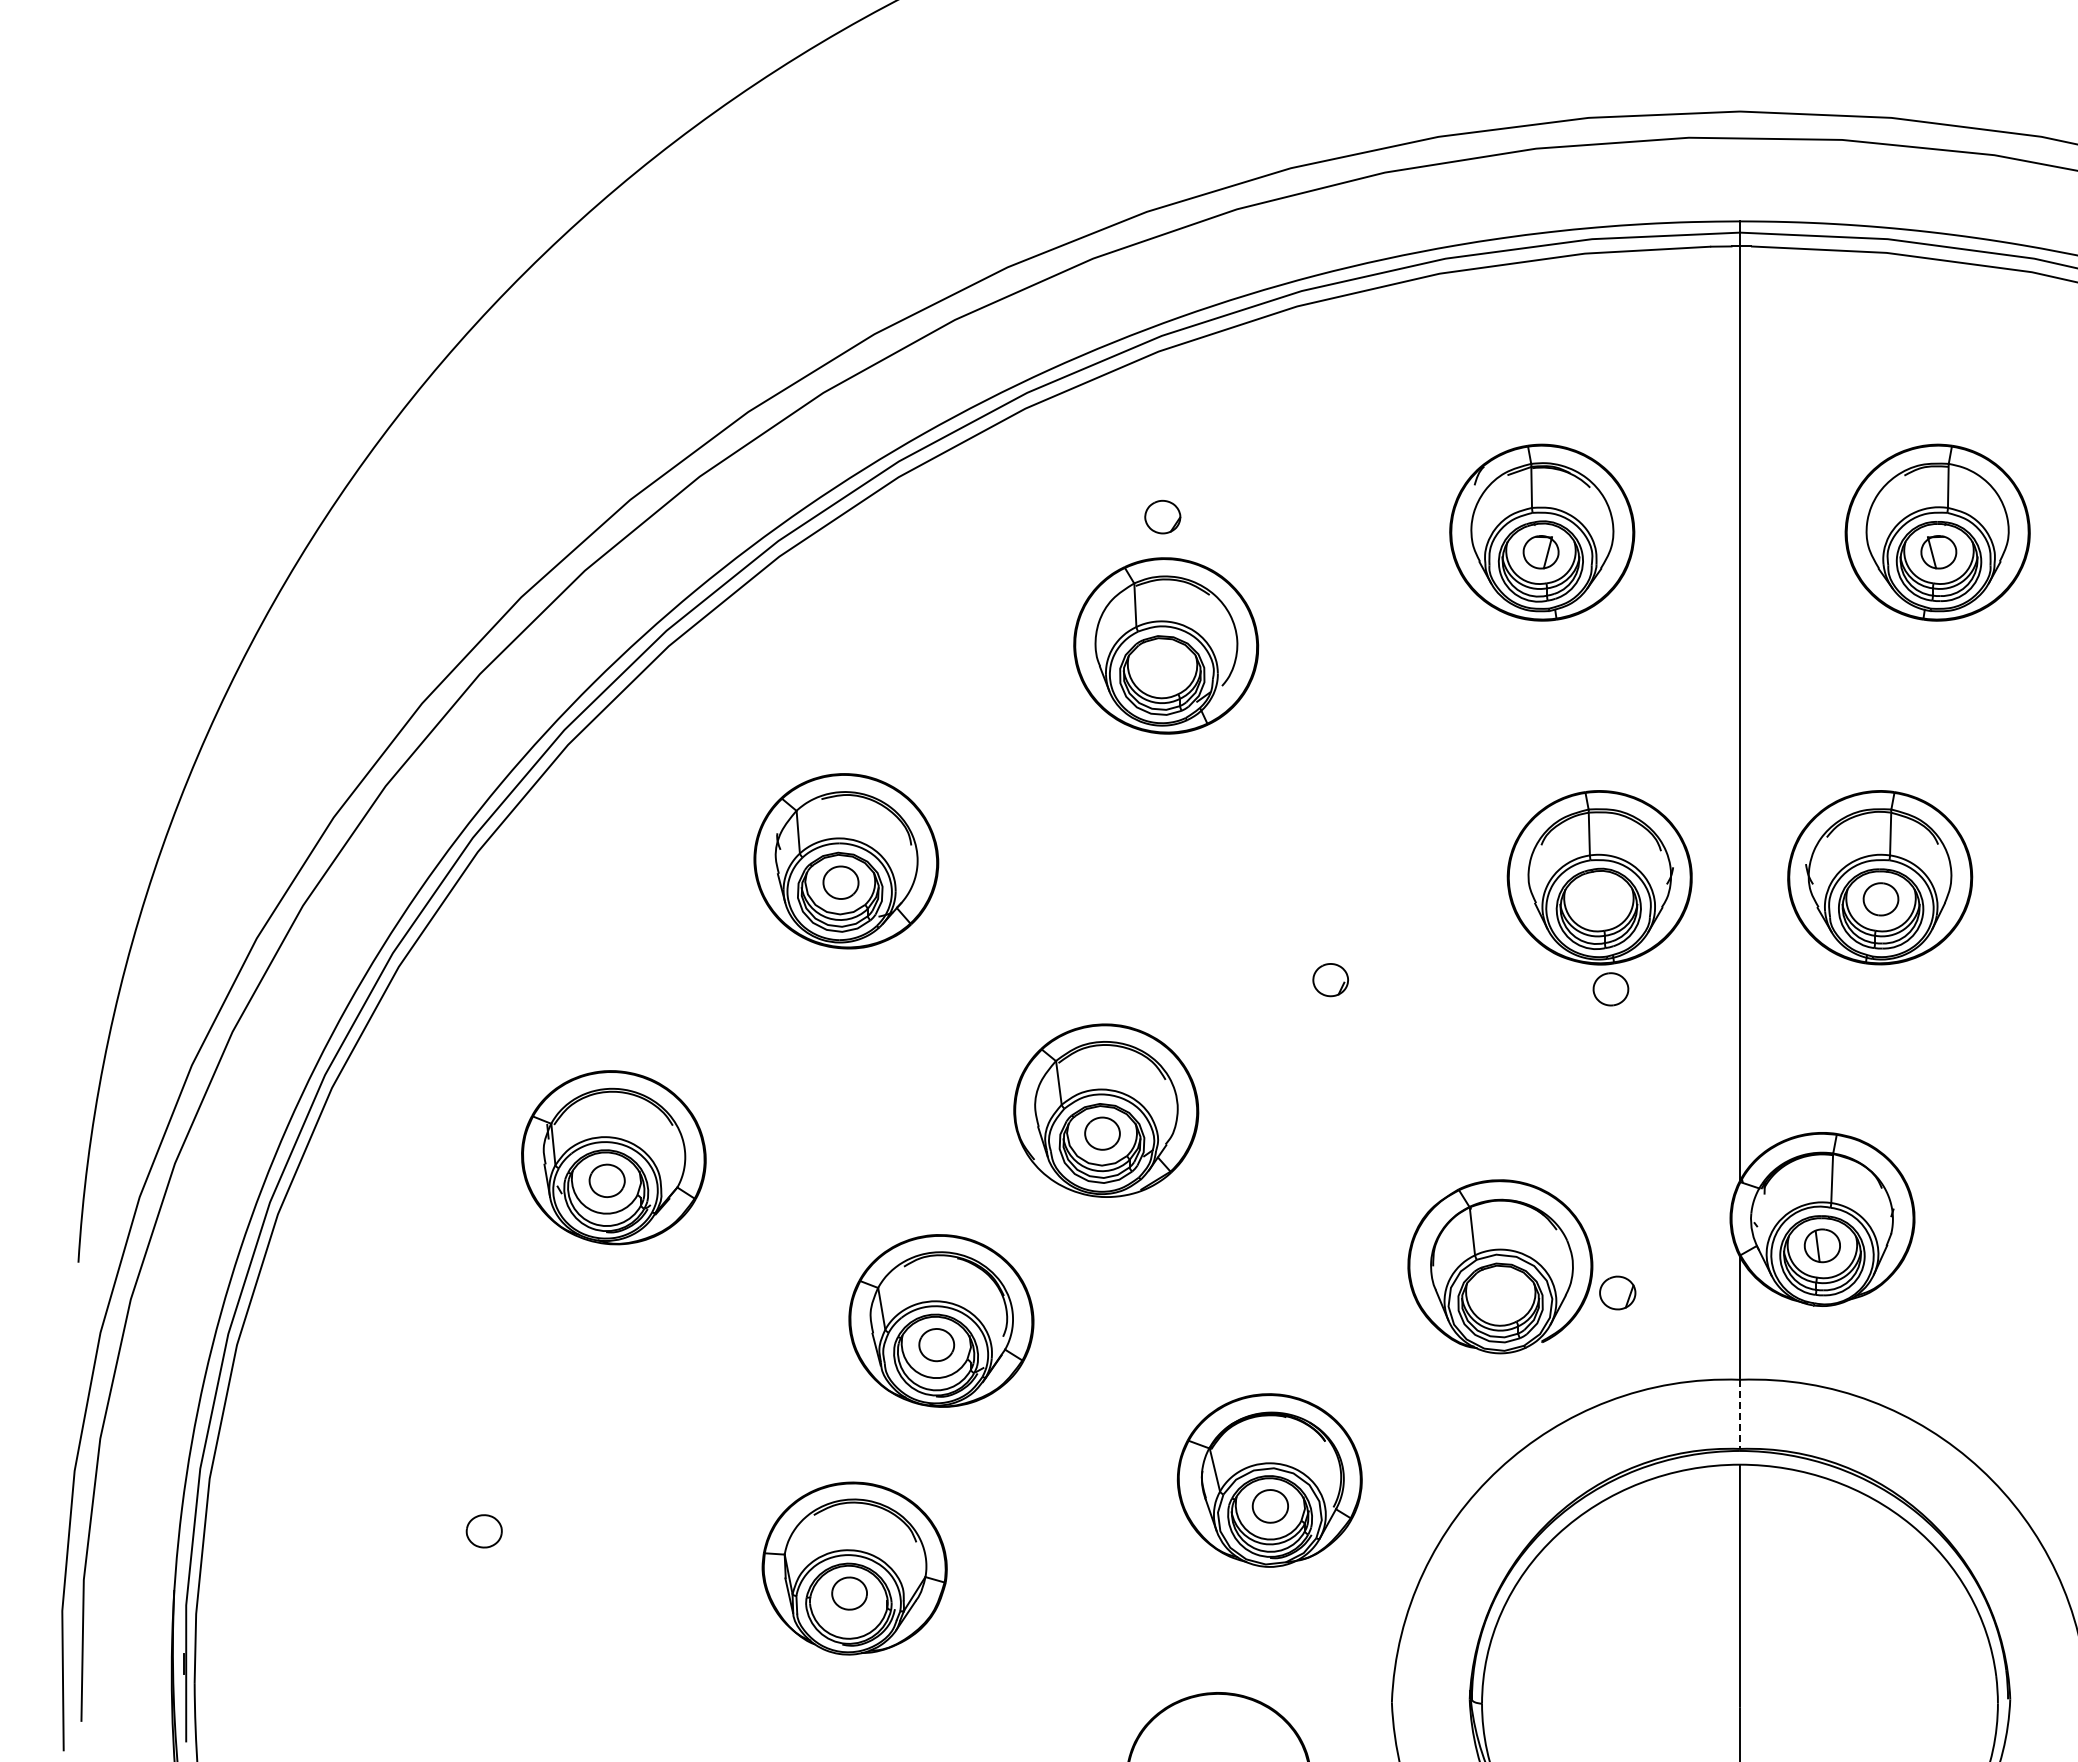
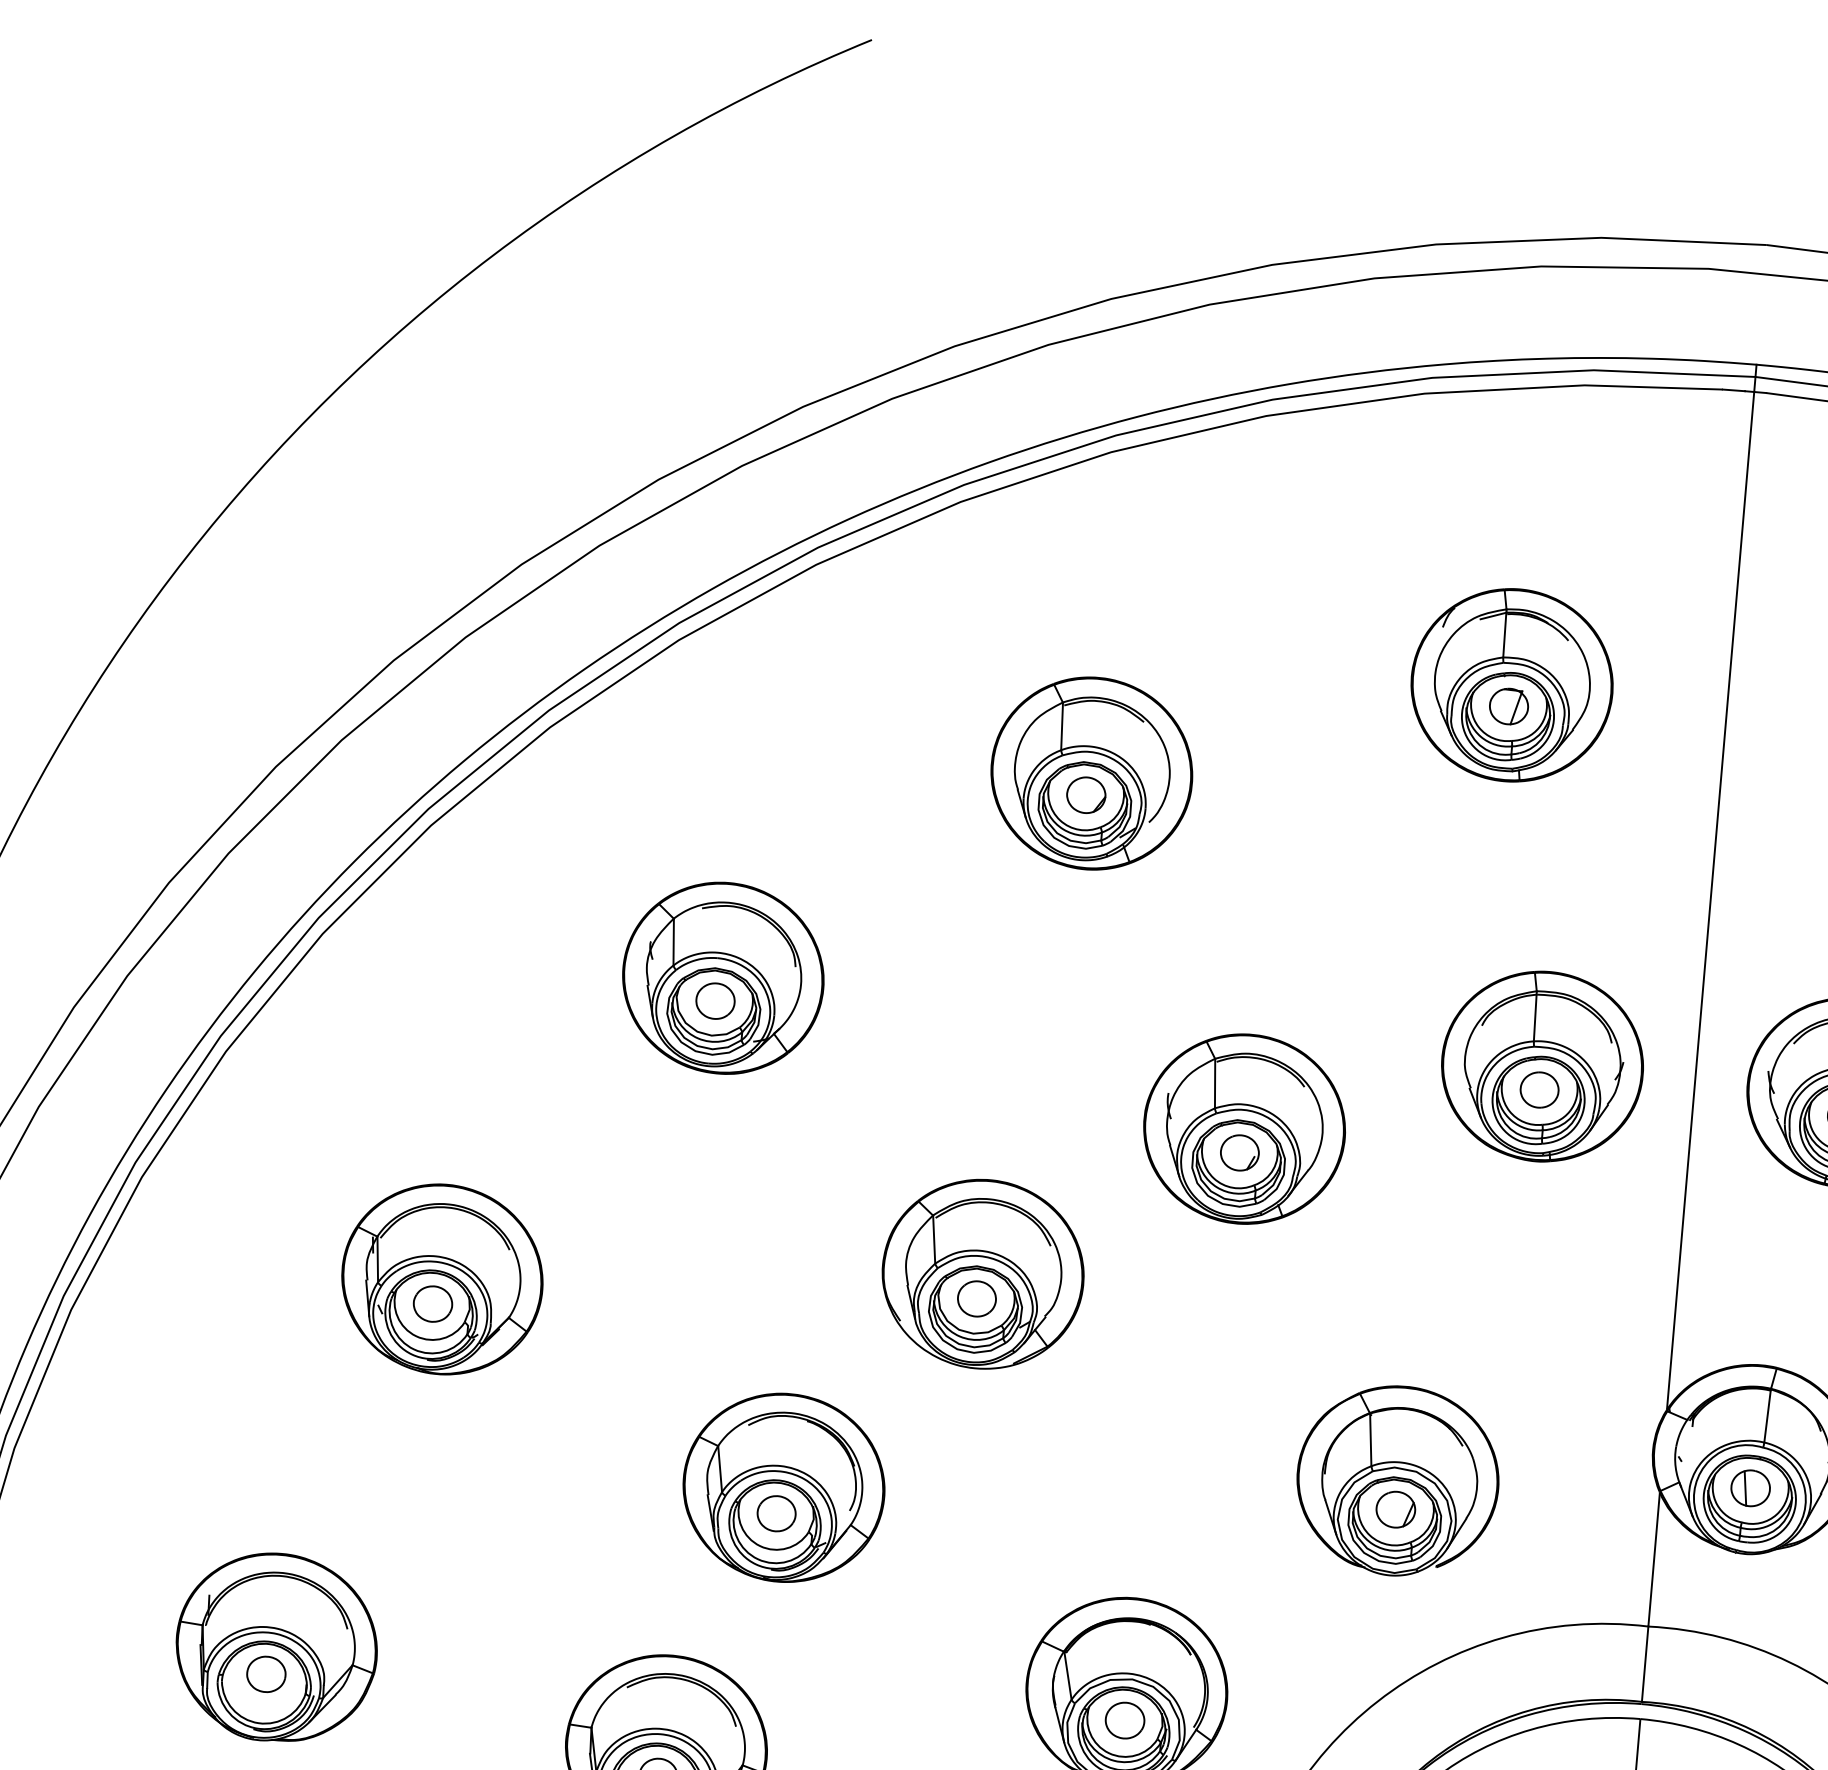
part: (1162, 516) -> (1086, 794), moved
part: (1333, 957) -> (1245, 1128), added
part: (1610, 989) -> (1539, 1090), moved
part: (1617, 1292) -> (1395, 1509), moved
line: (1739, 1414) -> (1644, 1664), dashed -> solid
part: (491, 1505) -> (276, 1646), added

